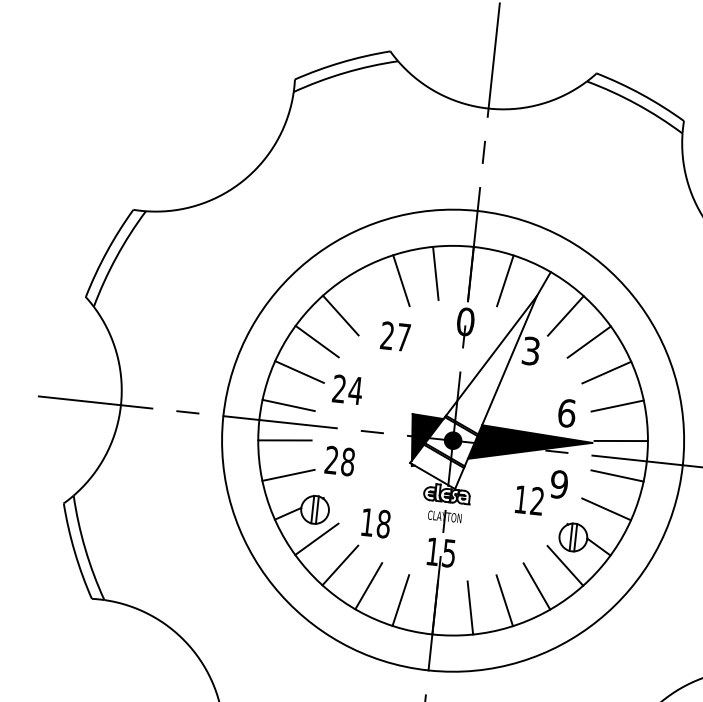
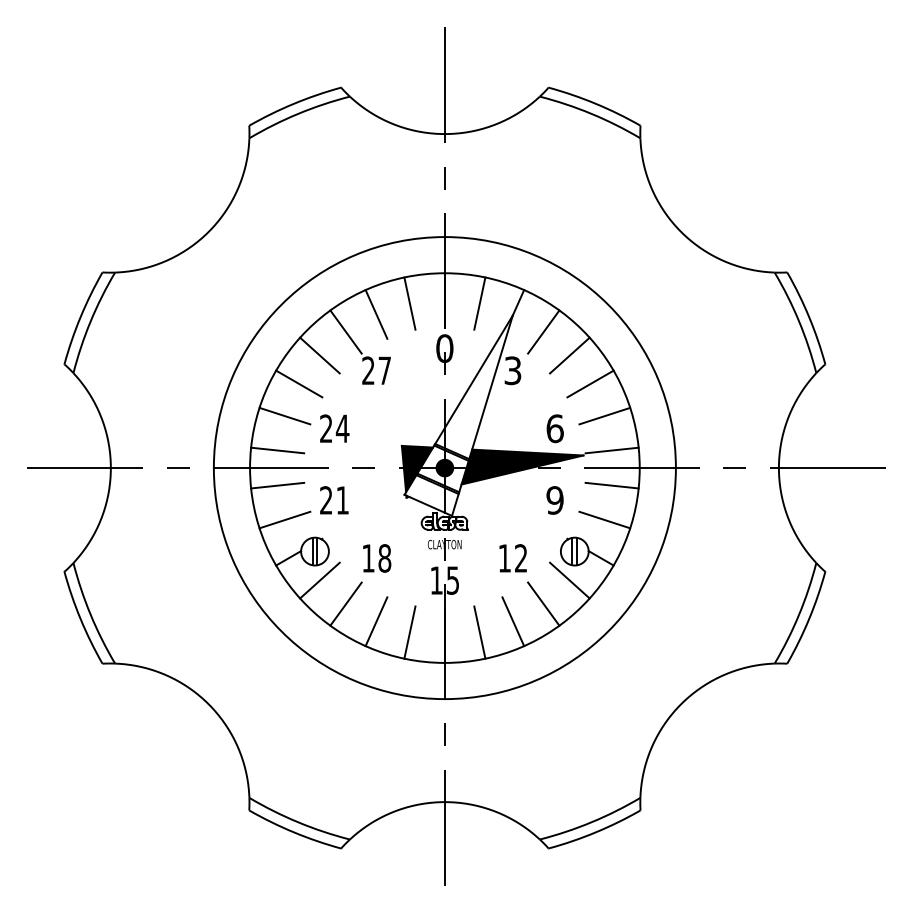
line: (368, 294) -> (345, 331), added
text: (347, 462) -> (342, 500), 28 -> 21
text: (528, 500) -> (512, 558), moved

